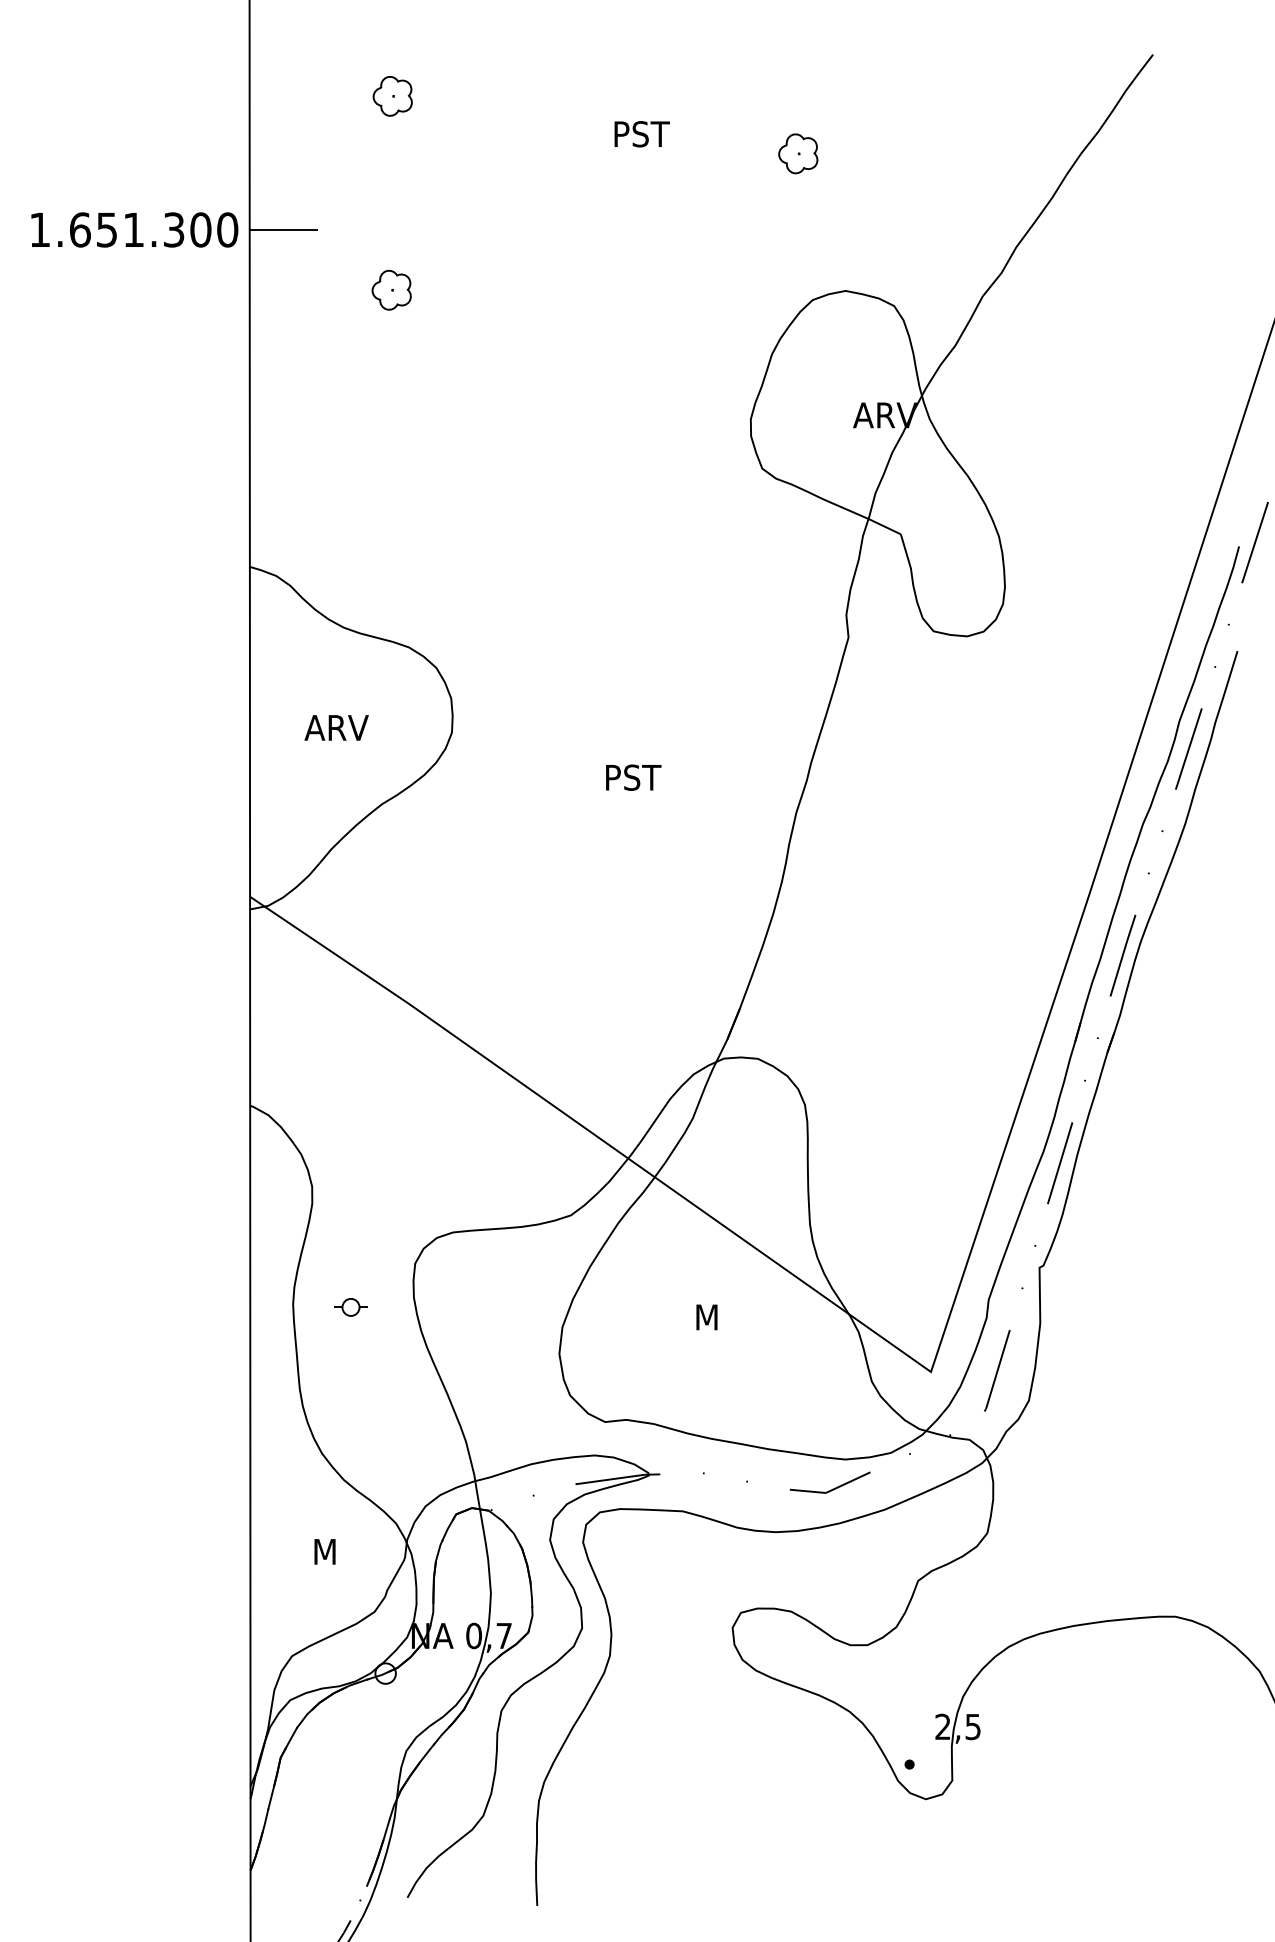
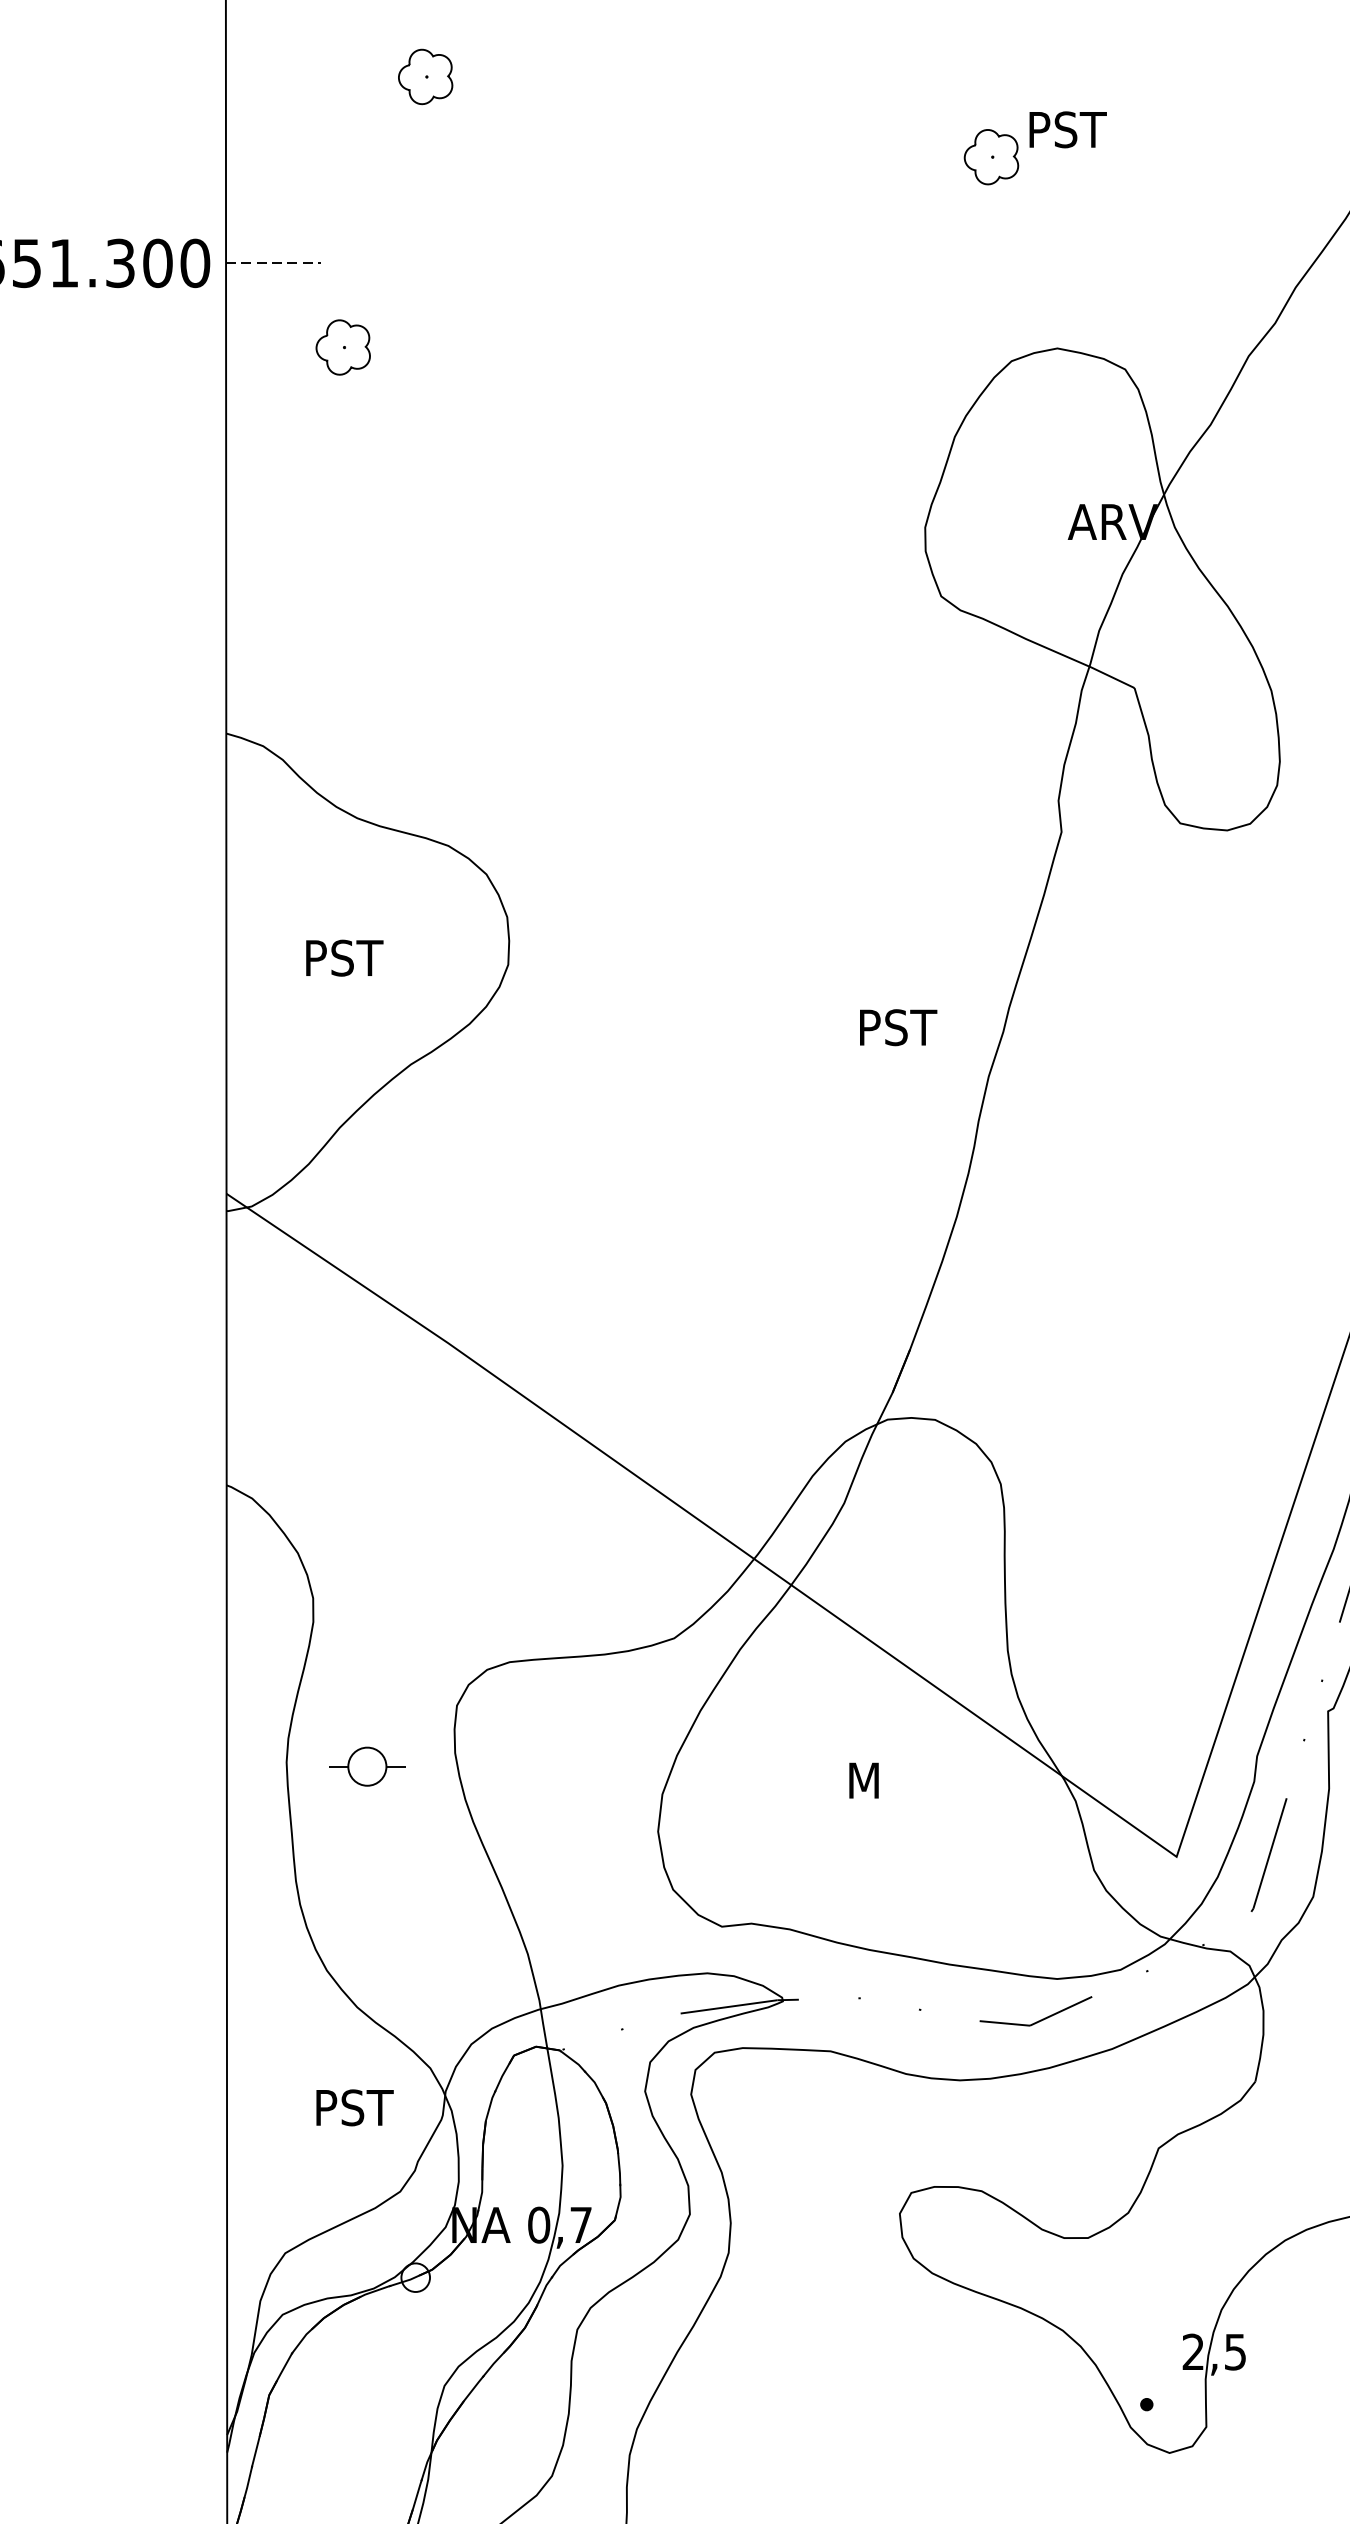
text: (641, 134) -> (1067, 130), moved
line: (284, 229) -> (274, 262), solid -> dashed
part: (391, 290) -> (342, 347), moved
text: (336, 727) -> (347, 957), ARV -> PST
text: (633, 777) -> (898, 1027), moved
part: (350, 1307) -> (366, 1766), size x1.6
text: (343, 1551) -> (356, 2107), M -> PST

